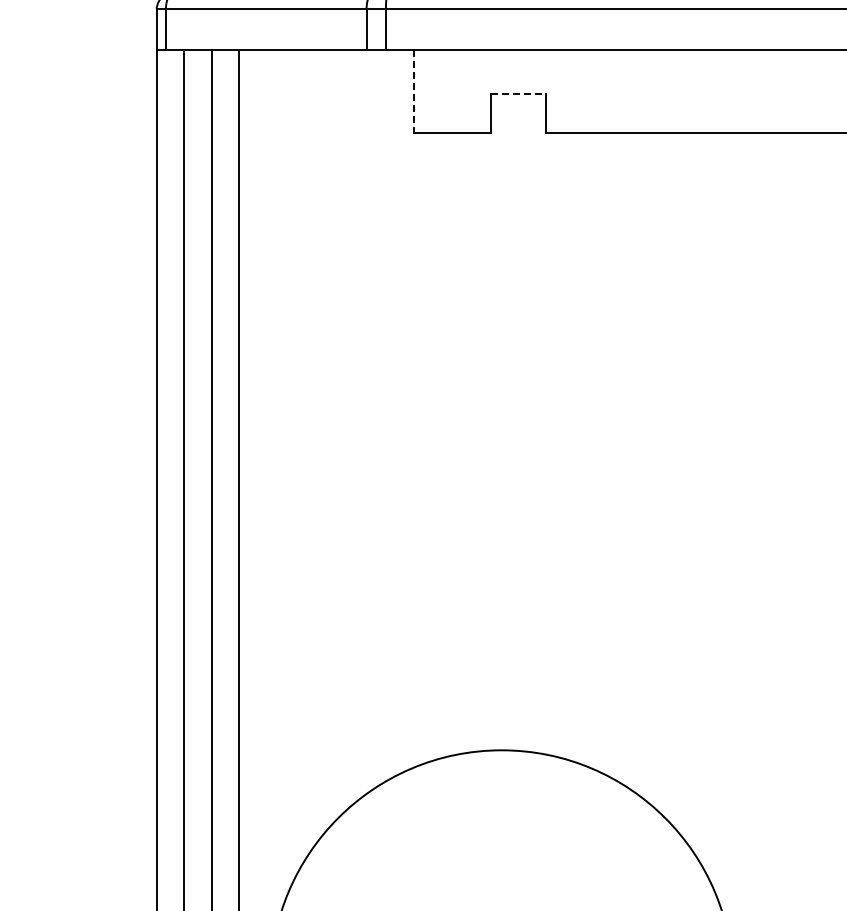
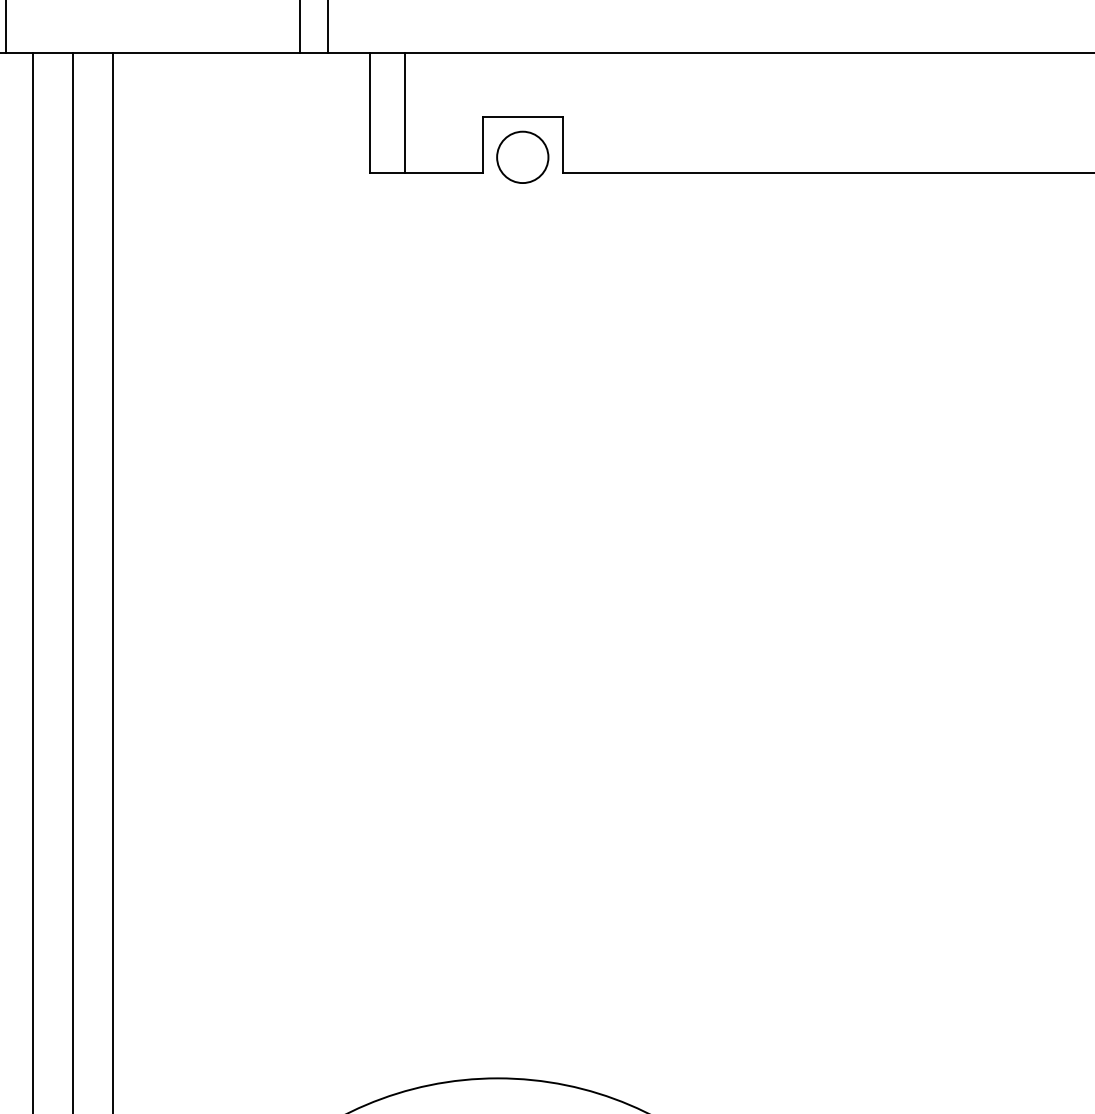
line: (438, 91) -> (405, 113), added
line: (414, 92) -> (370, 114), dashed -> solid
line: (519, 94) -> (523, 117), dashed -> solid
circle: (518, 121) -> (522, 157), added

